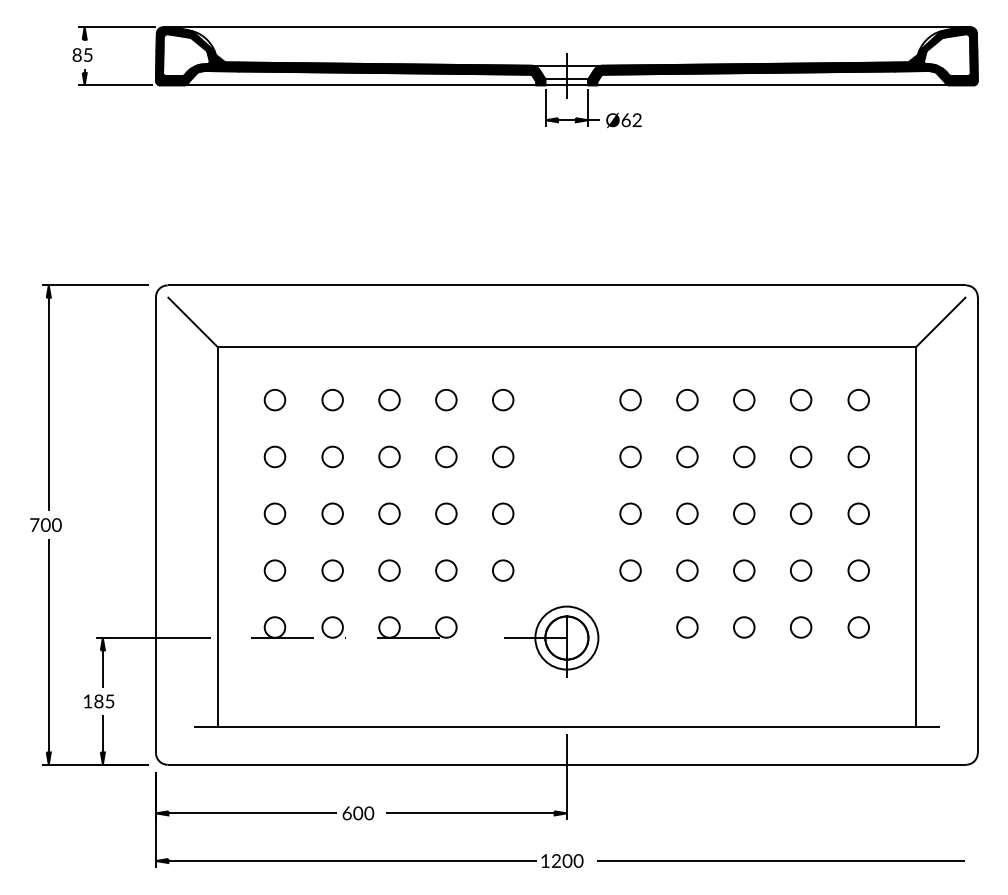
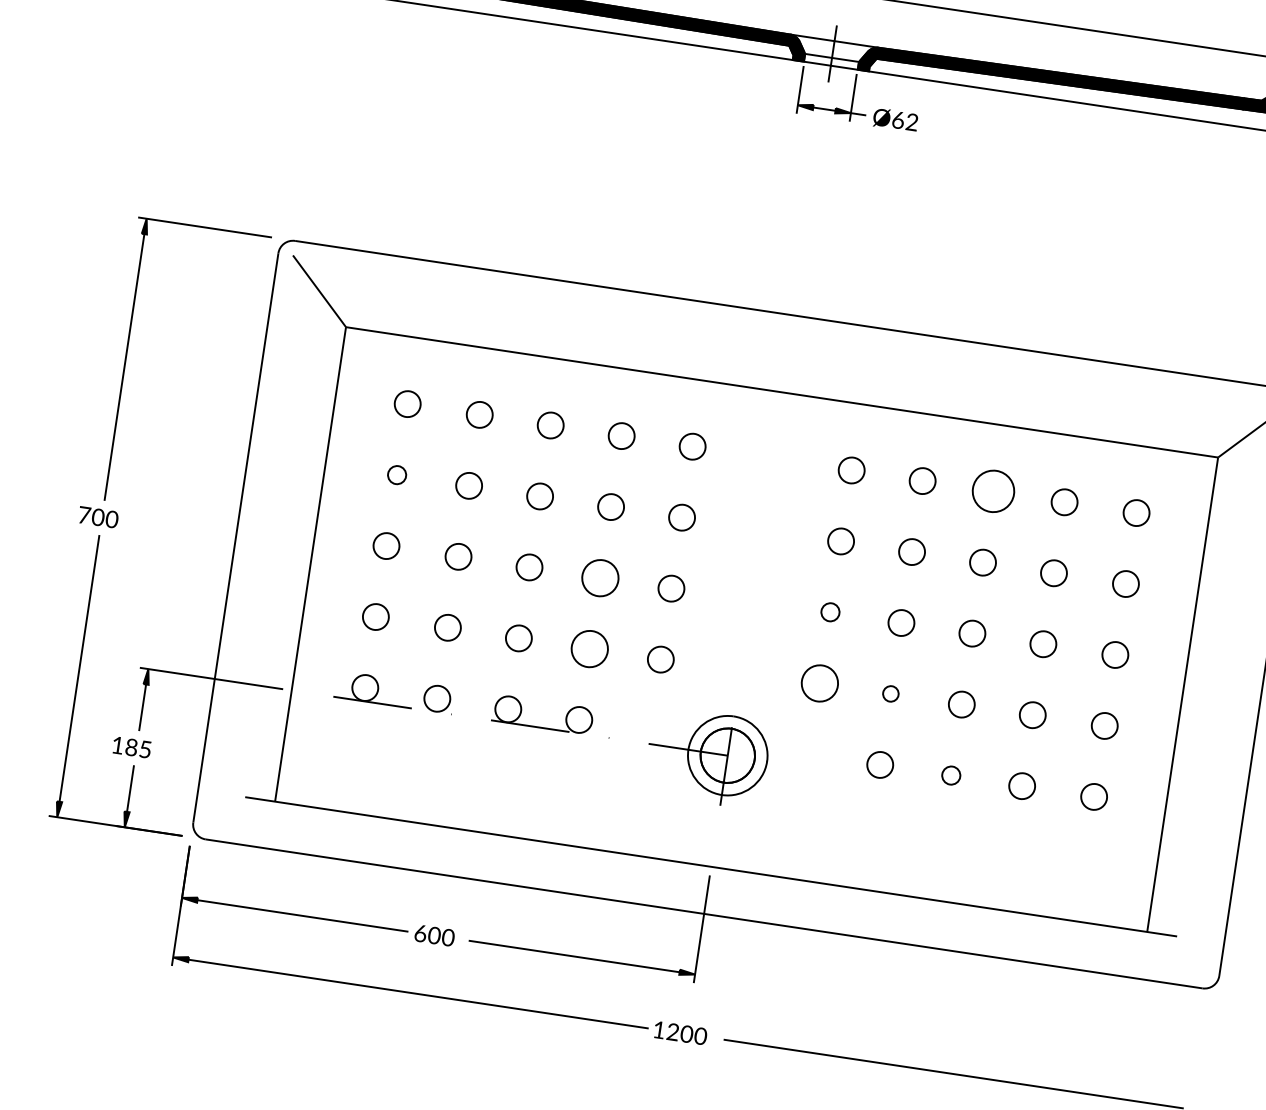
part: (744, 400) -> (993, 492), size x1.6
part: (274, 456) -> (396, 474), size x0.7
part: (446, 513) -> (600, 577), size x1.4
part: (630, 513) -> (830, 612), size x0.7
part: (446, 570) -> (590, 648), size x1.4
part: (630, 570) -> (819, 683), size x1.4
part: (687, 570) -> (890, 693), size x0.6
part: (744, 627) -> (951, 775), size x0.7

